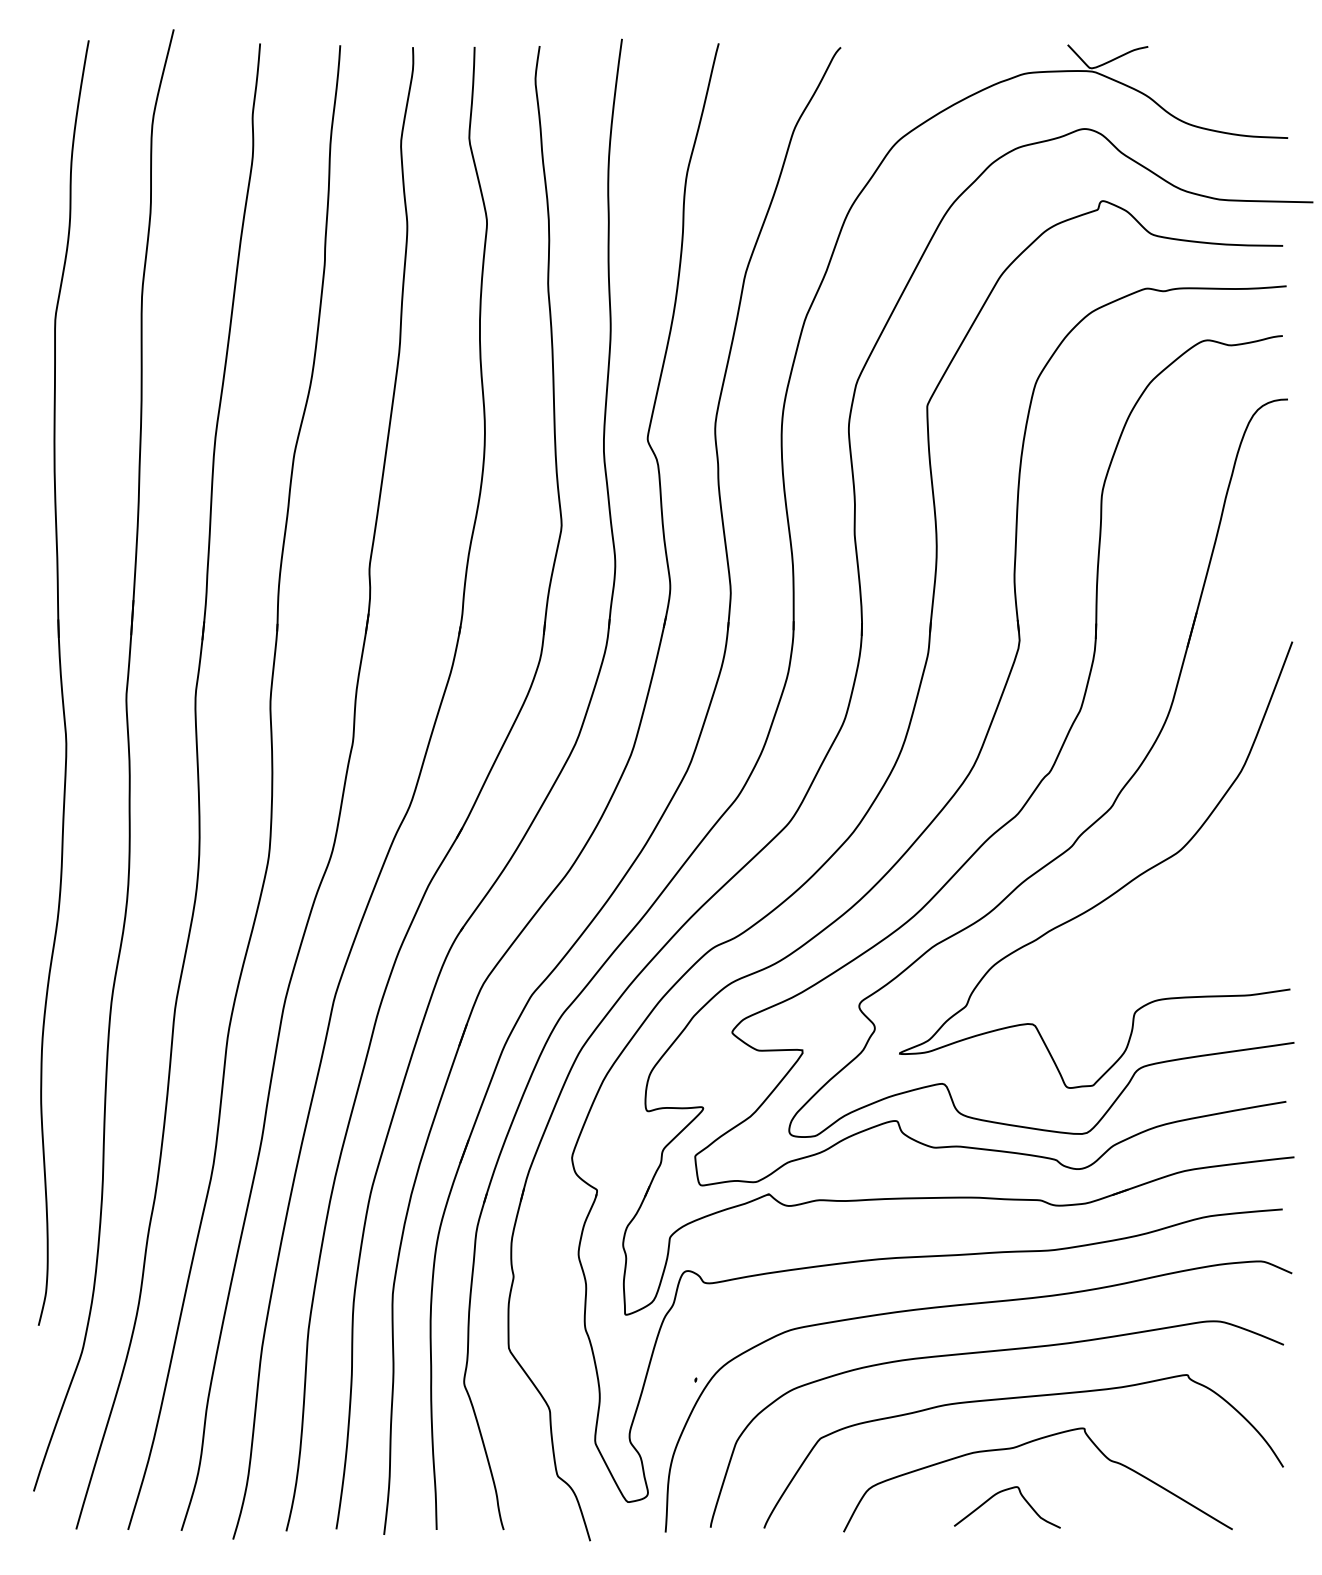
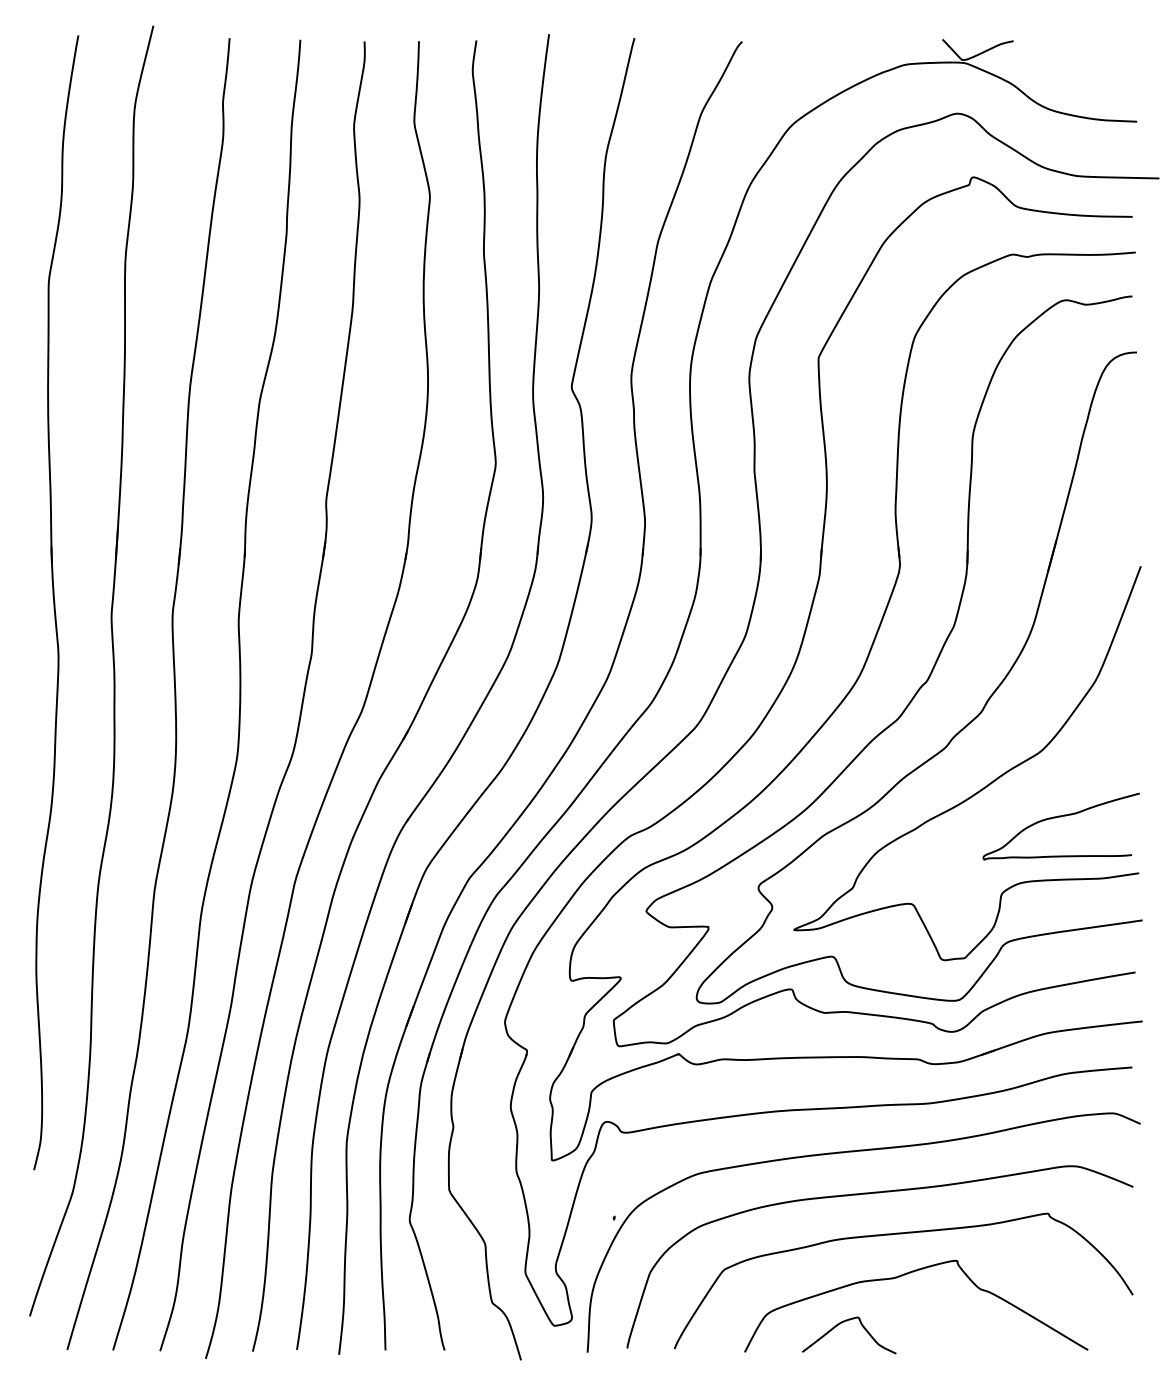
curve: (1201, 926) -> (1060, 817), added
curve: (999, 1493) -> (842, 1323), moved

